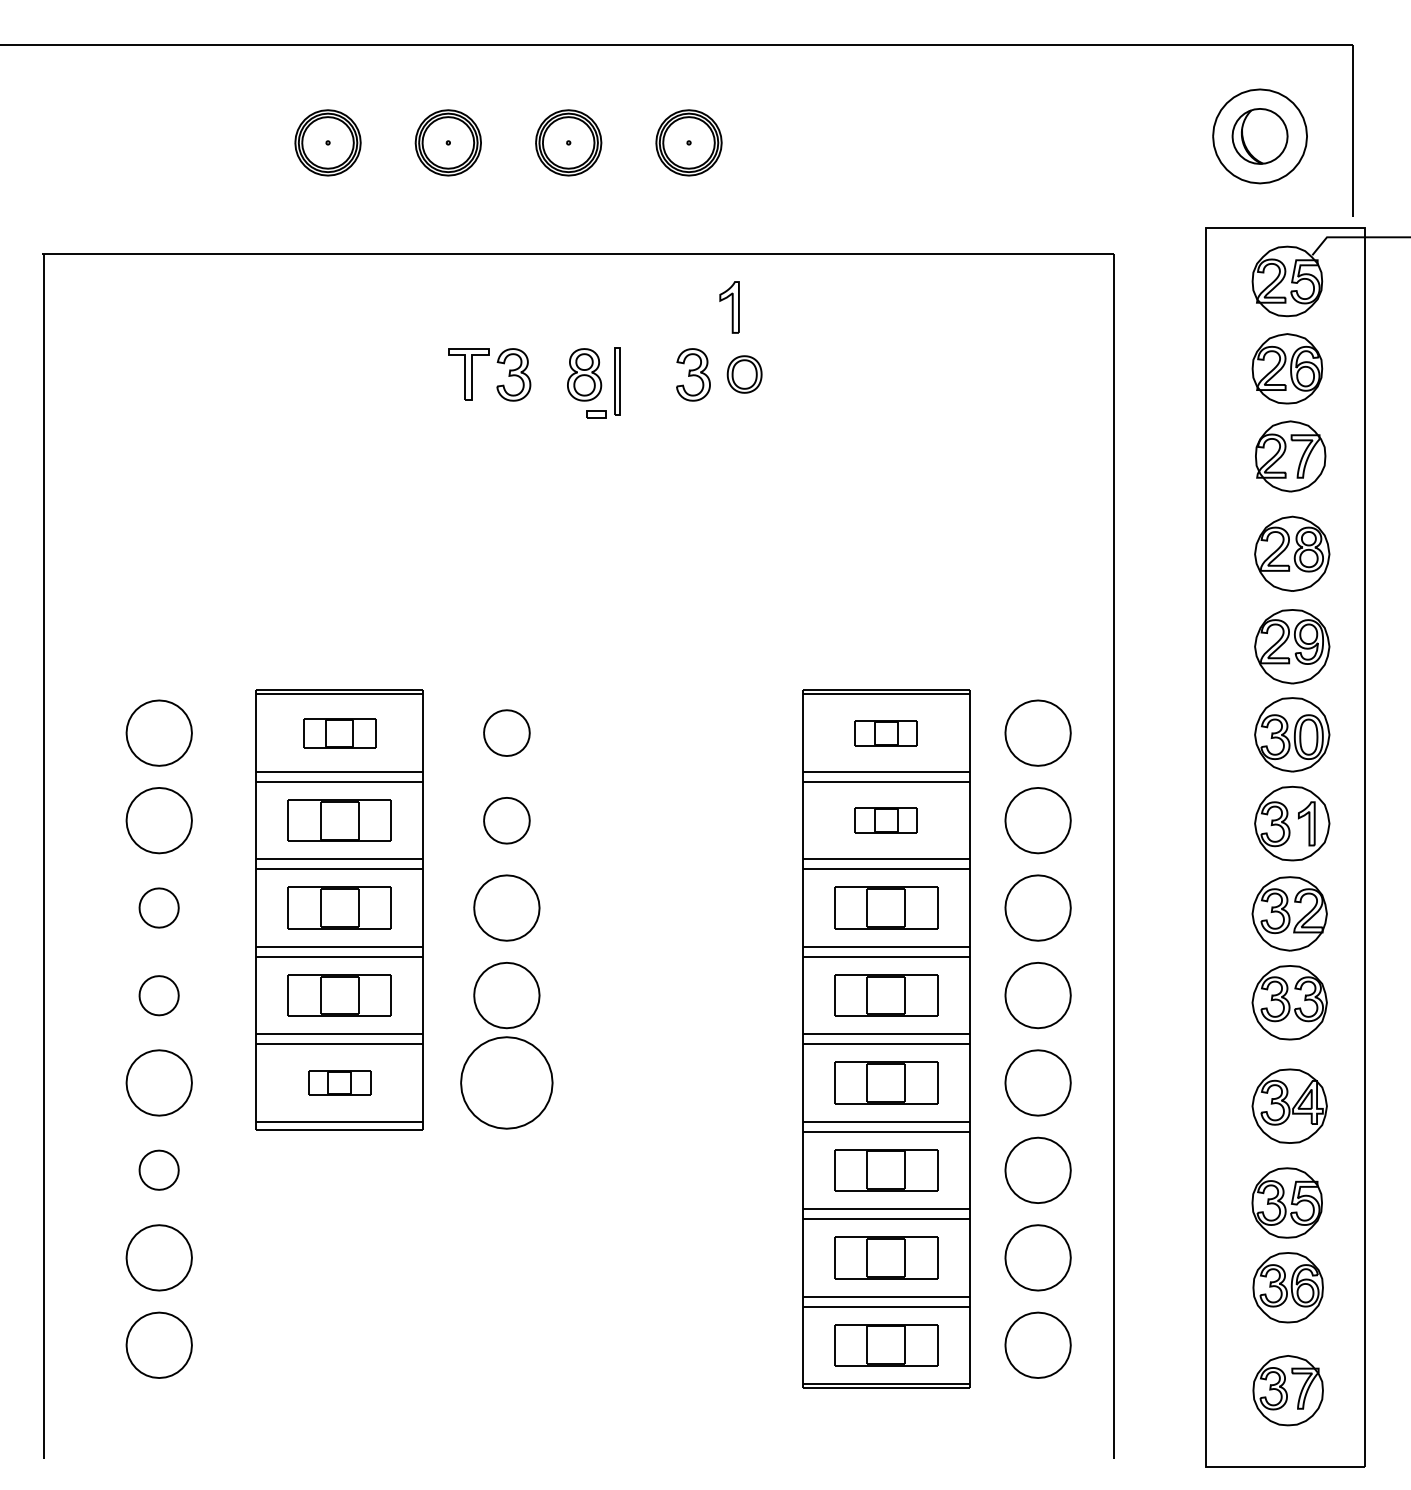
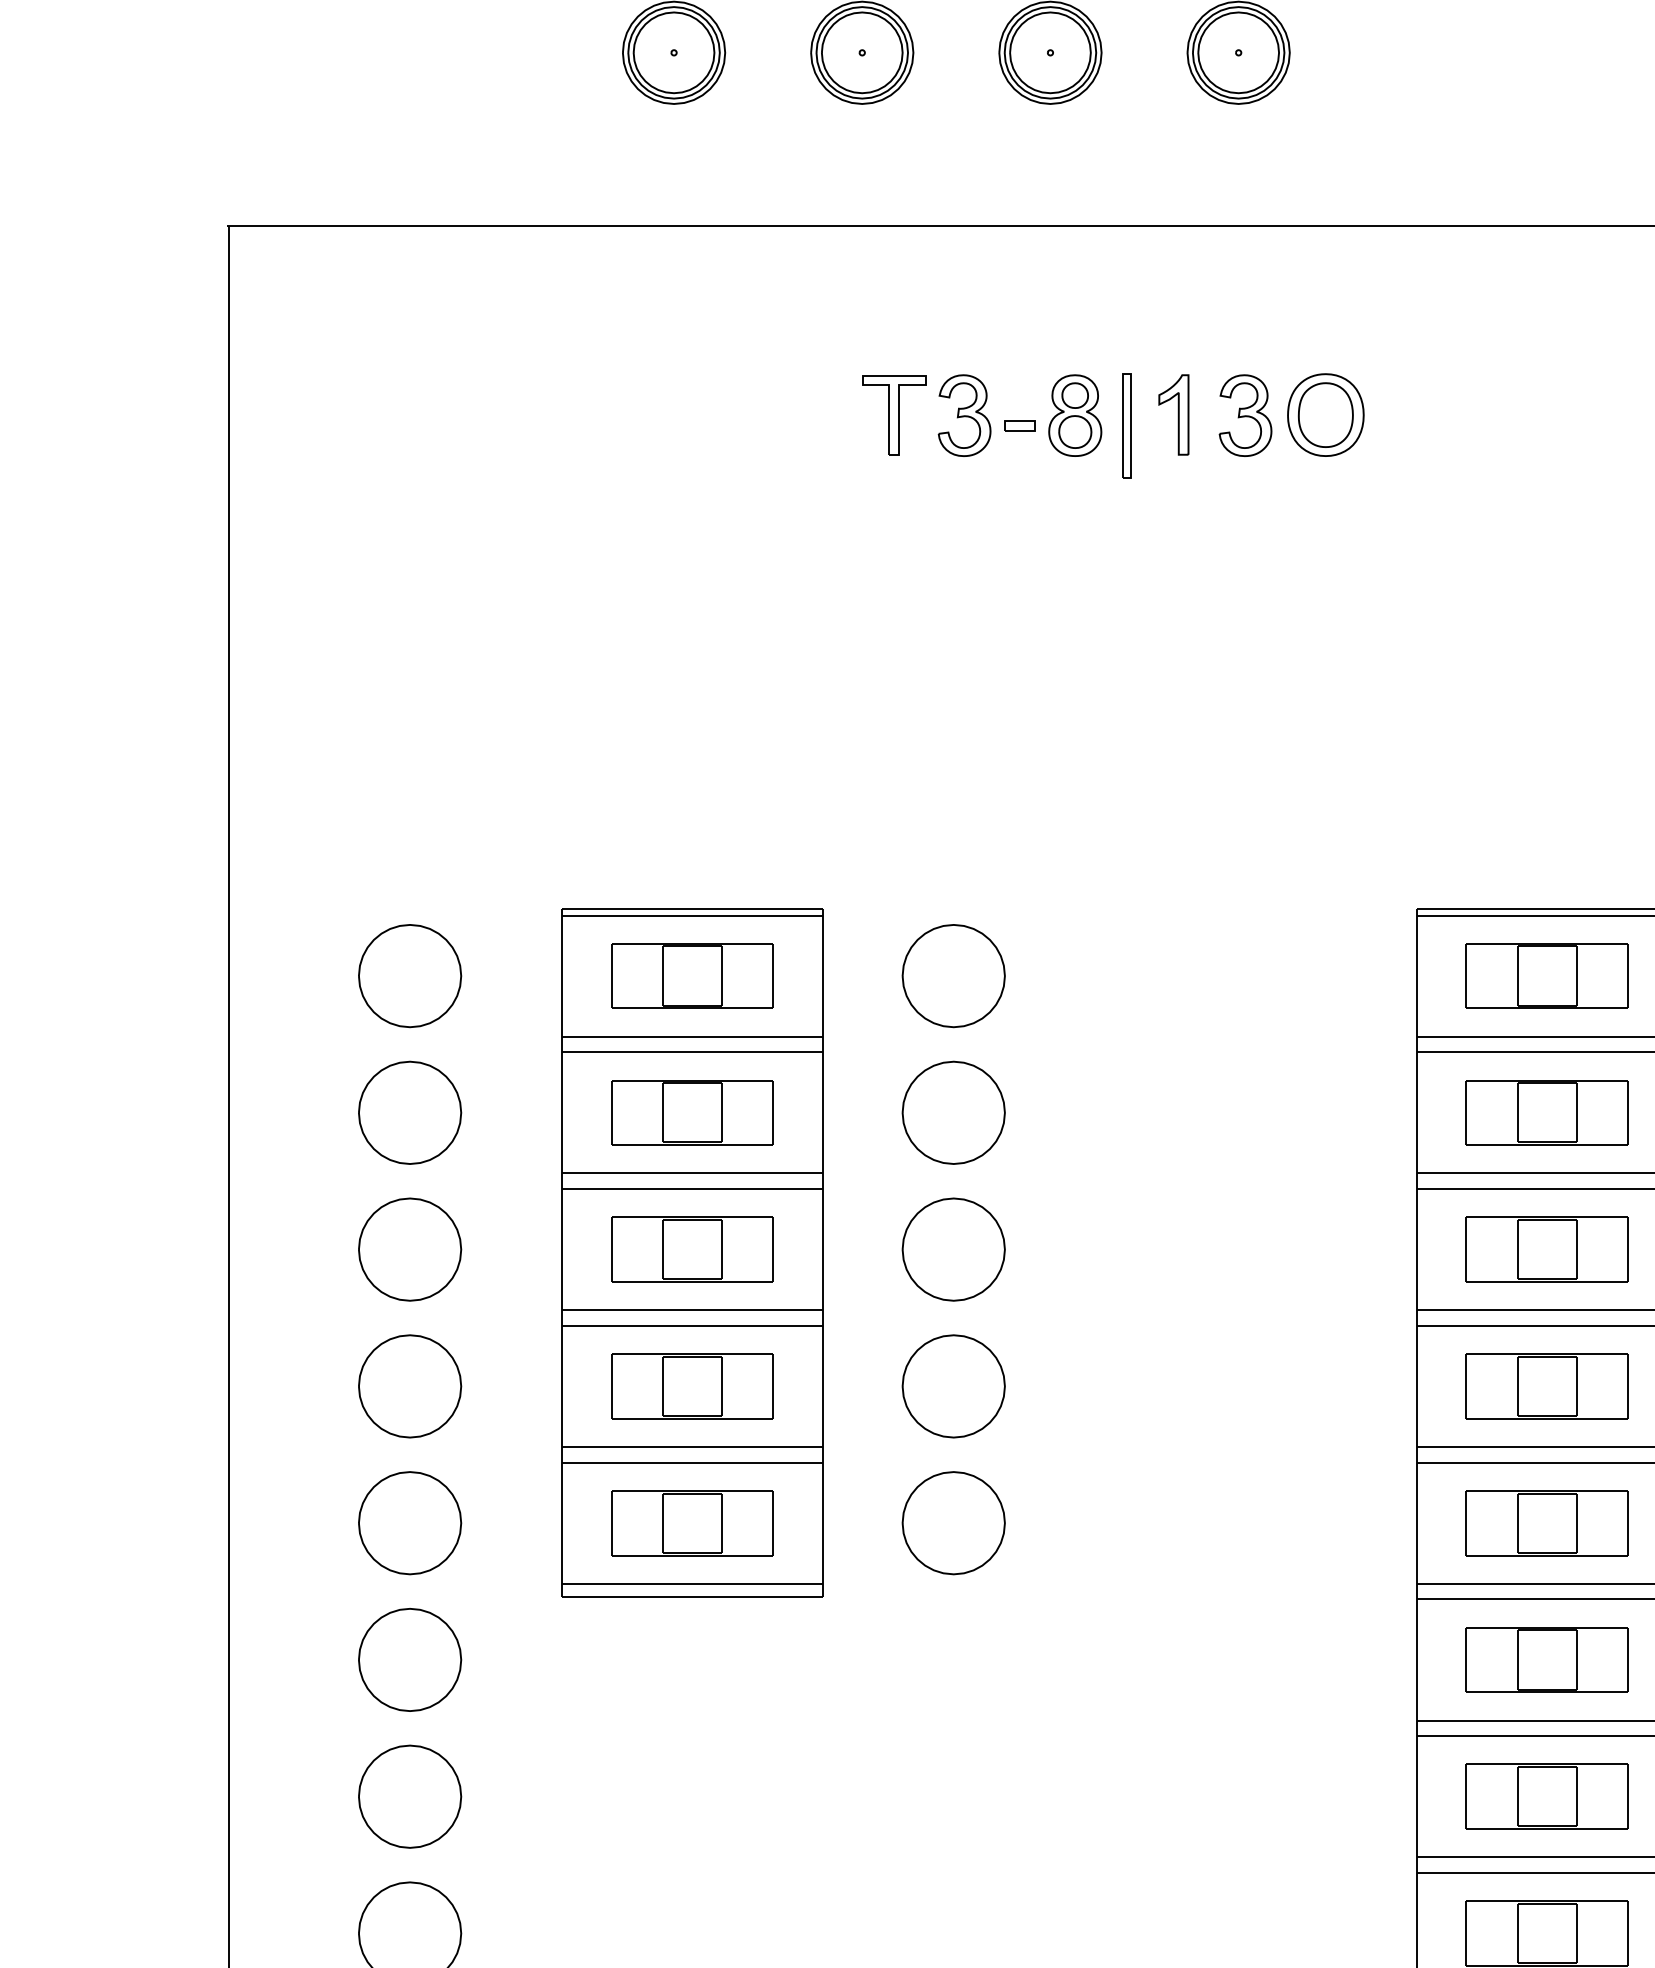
part: (729, 307) -> (1173, 415), moved
part: (744, 374) -> (1325, 415), size x1.43
part: (596, 414) -> (1020, 426), moved
part: (506, 732) -> (953, 975), size x1.43
part: (339, 733) -> (691, 976), size x1.43
part: (886, 733) -> (1547, 976), size x1.67
part: (506, 820) -> (953, 1112), size x1.43
part: (886, 820) -> (1547, 1112), size x1.67
part: (158, 907) -> (408, 1248), size x1.67
part: (158, 995) -> (408, 1386), size x1.67
part: (339, 1082) -> (691, 1522), size x1.67
part: (506, 1082) -> (953, 1522), size x0.71
part: (158, 1169) -> (408, 1658), size x1.67

